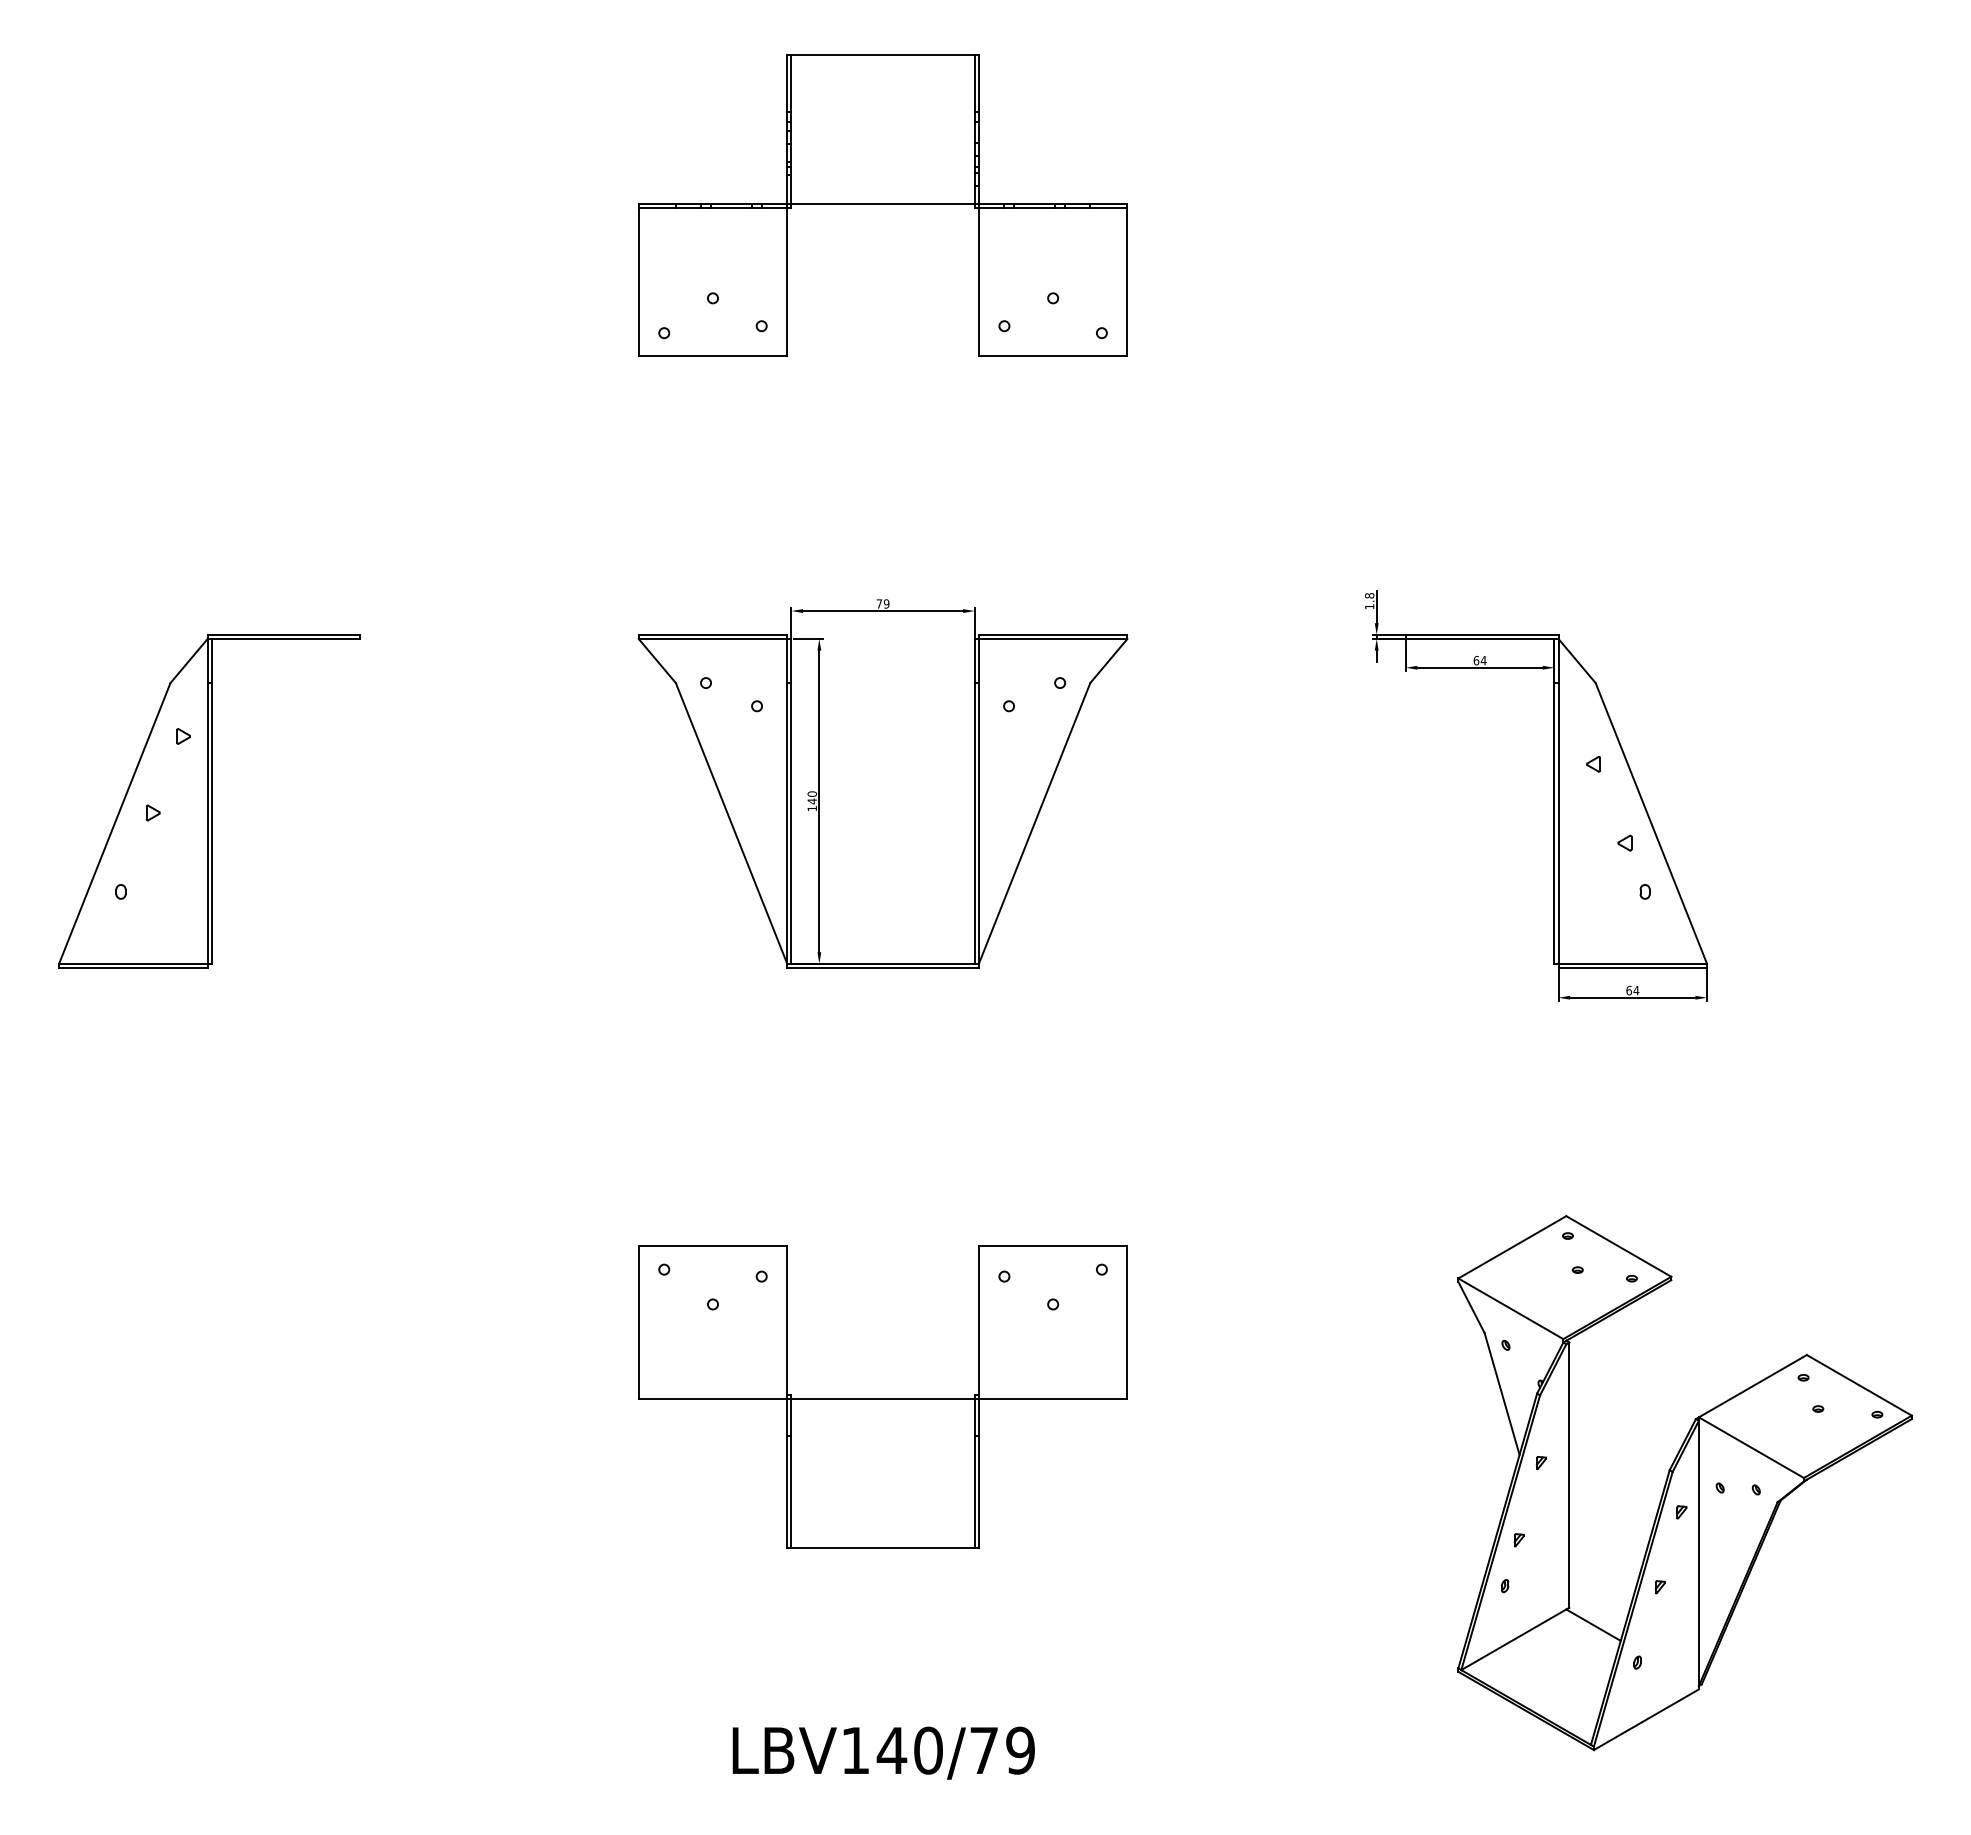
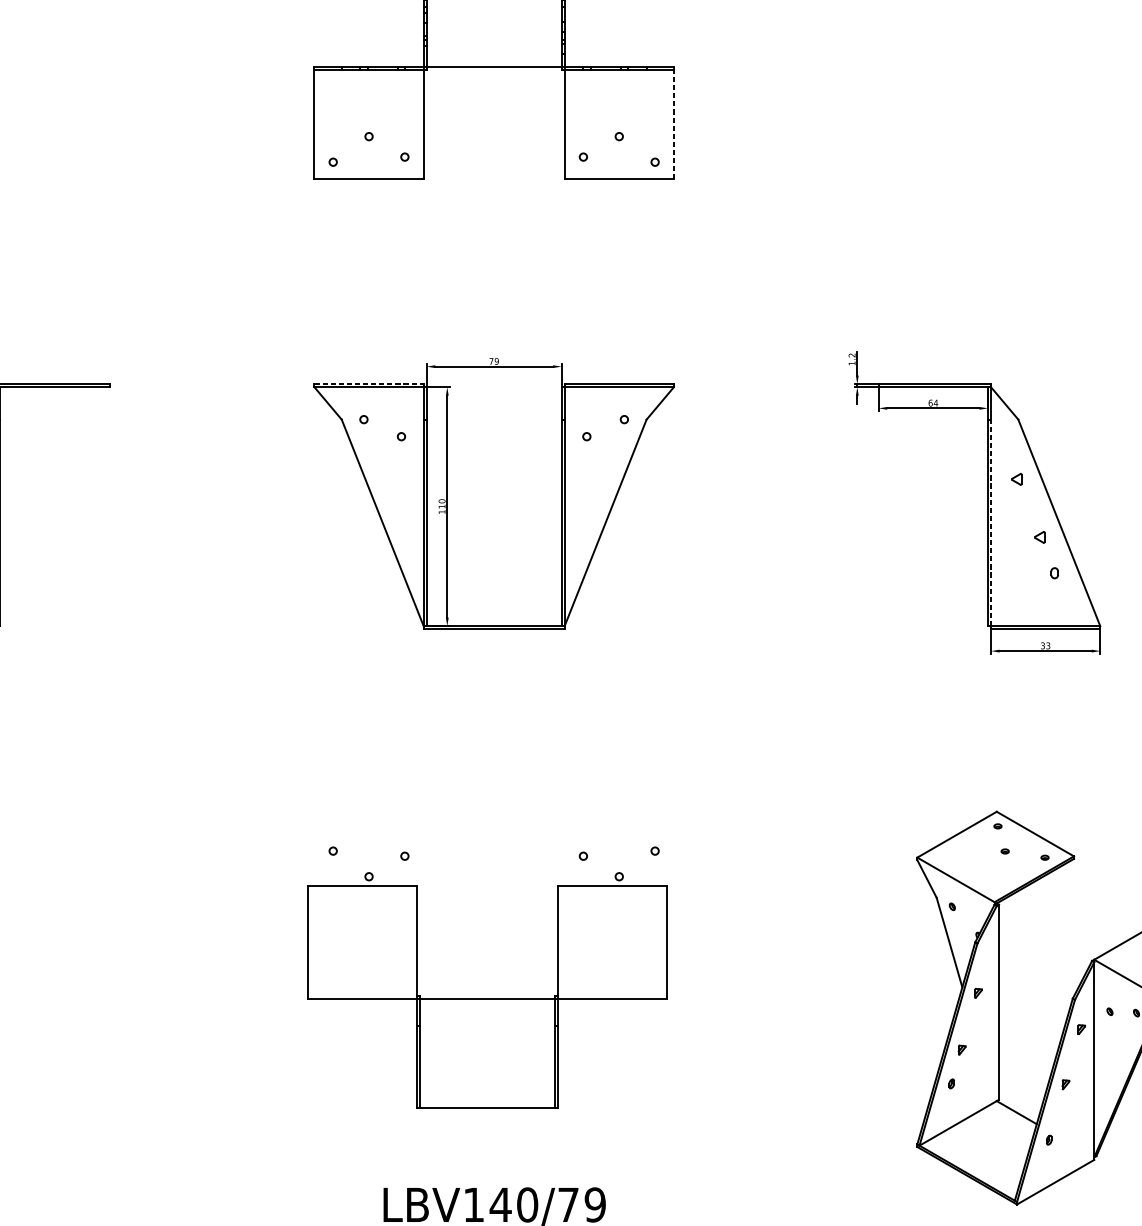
line: (1127, 281) -> (673, 124), solid -> dashed
text: (1369, 595) -> (851, 355), 1.8 -> 1.2
line: (713, 634) -> (369, 383), solid -> dashed
text: (811, 801) -> (441, 506), 140 -> 110
line: (1558, 822) -> (991, 522), solid -> dashed
text: (1632, 990) -> (1045, 645), 64 -> 33
part: (882, 1396) -> (487, 996), moved

